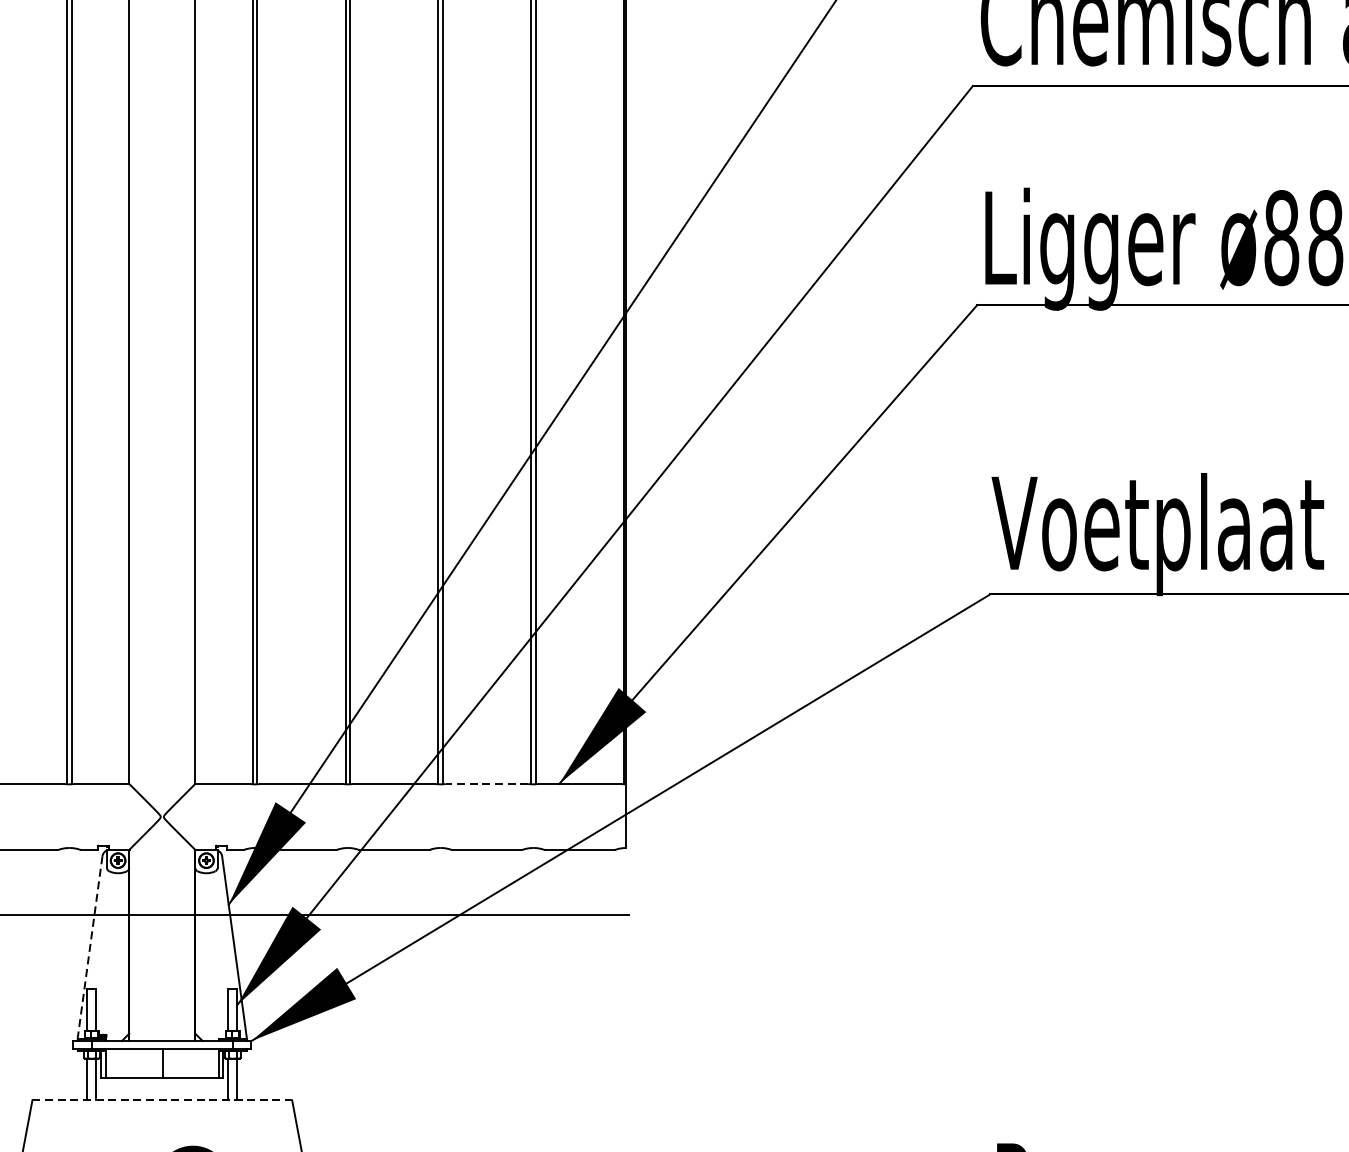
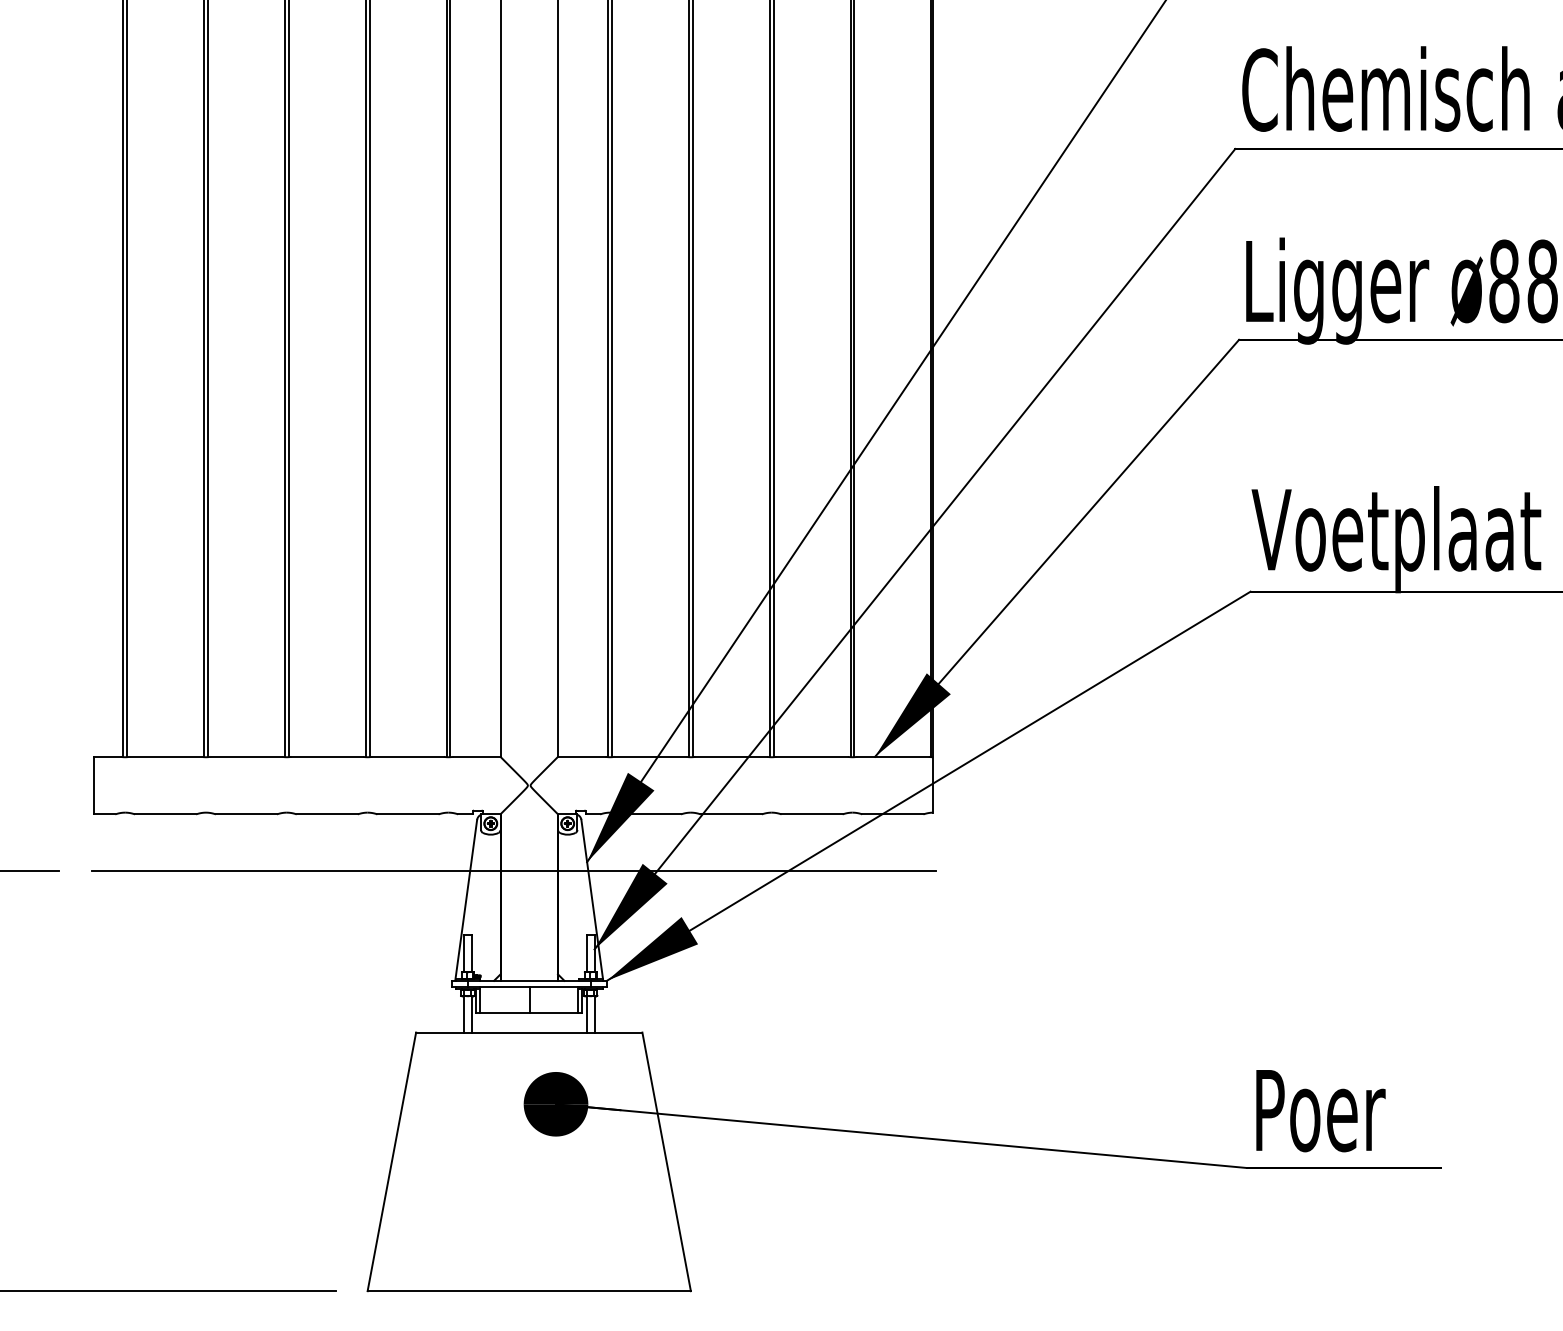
line: (487, 783) -> (812, 756), dashed -> solid
line: (90, 948) -> (466, 900), dashed -> solid
line: (162, 1100) -> (529, 1032), dashed -> solid

